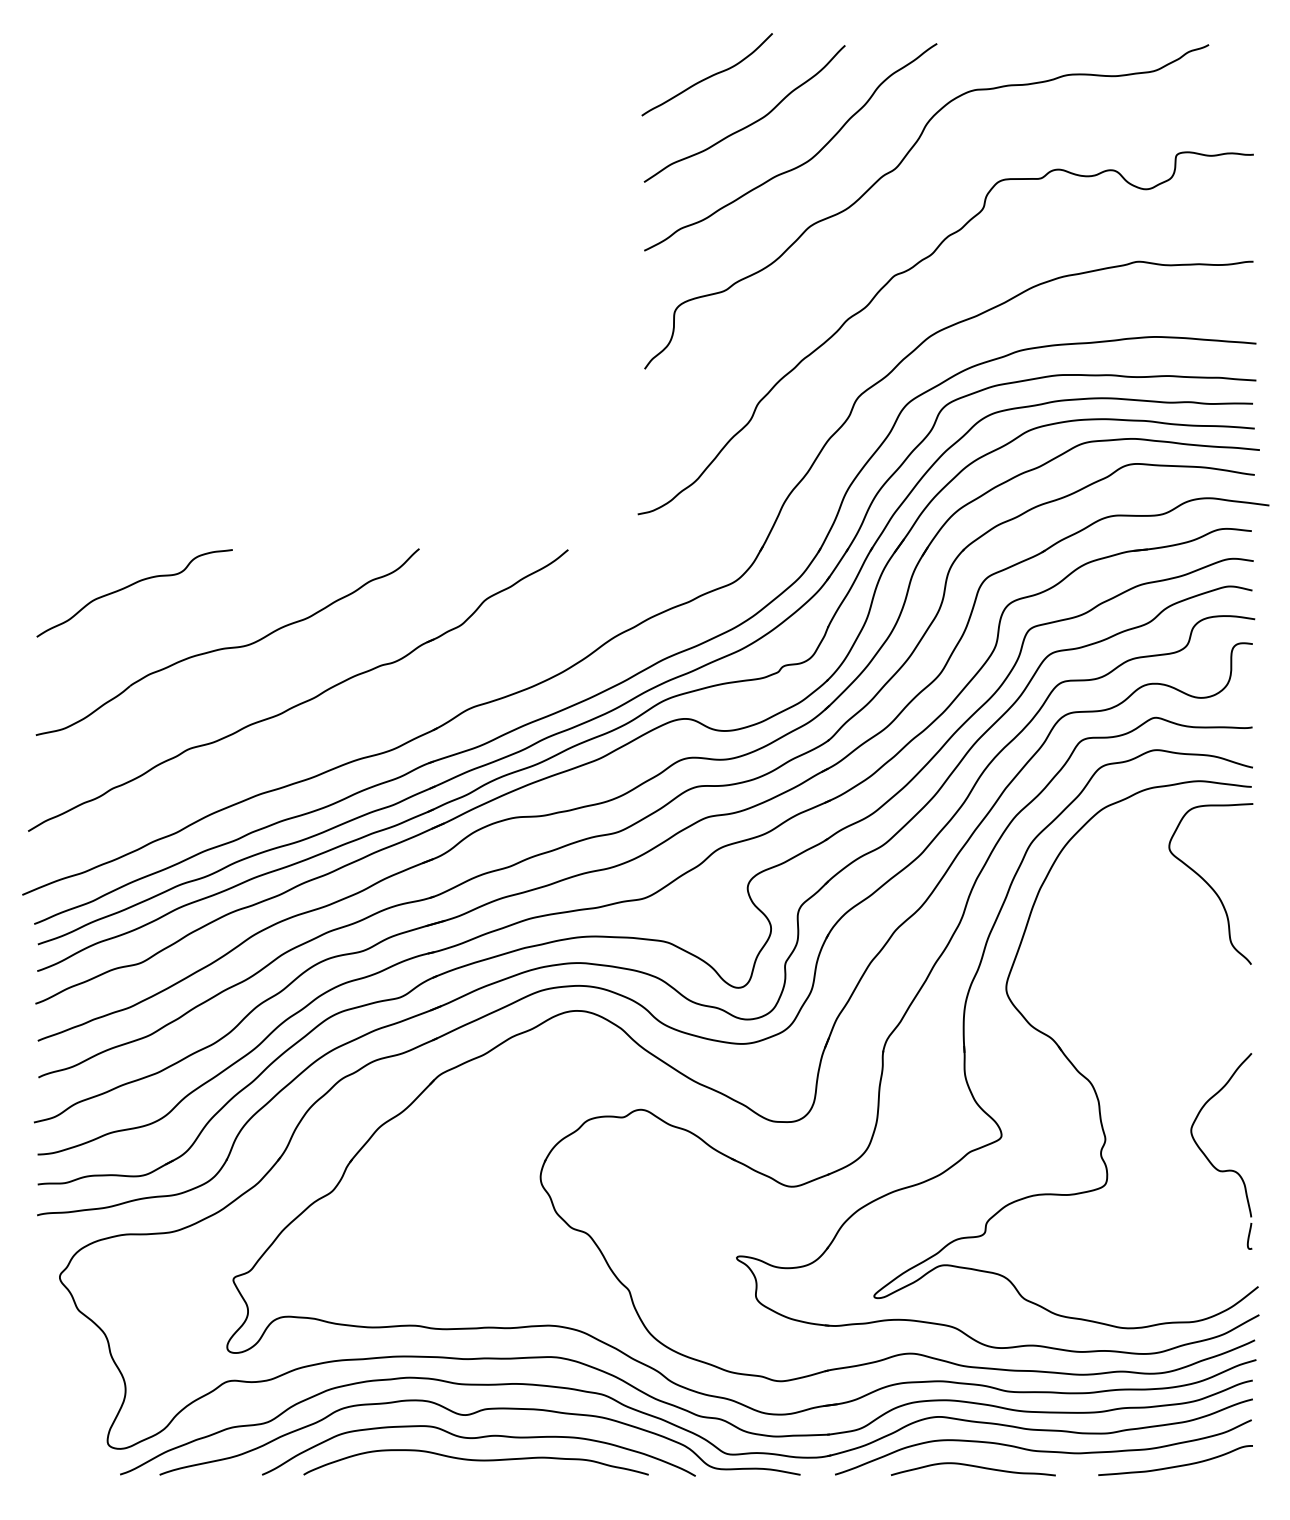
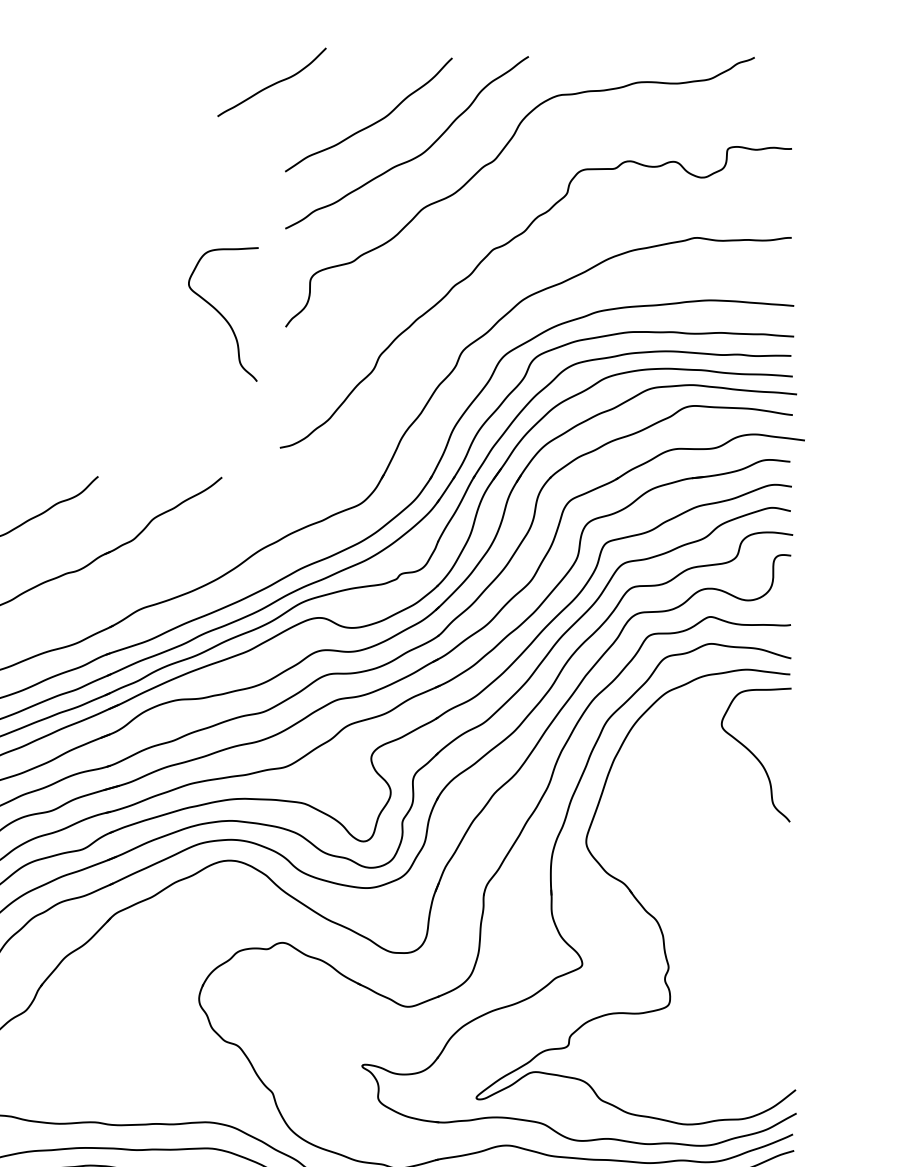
curve: (708, 76) -> (273, 83), moved
curve: (568, 354) -> (222, 314), added
part: (1209, 1159) -> (755, 984), removed

